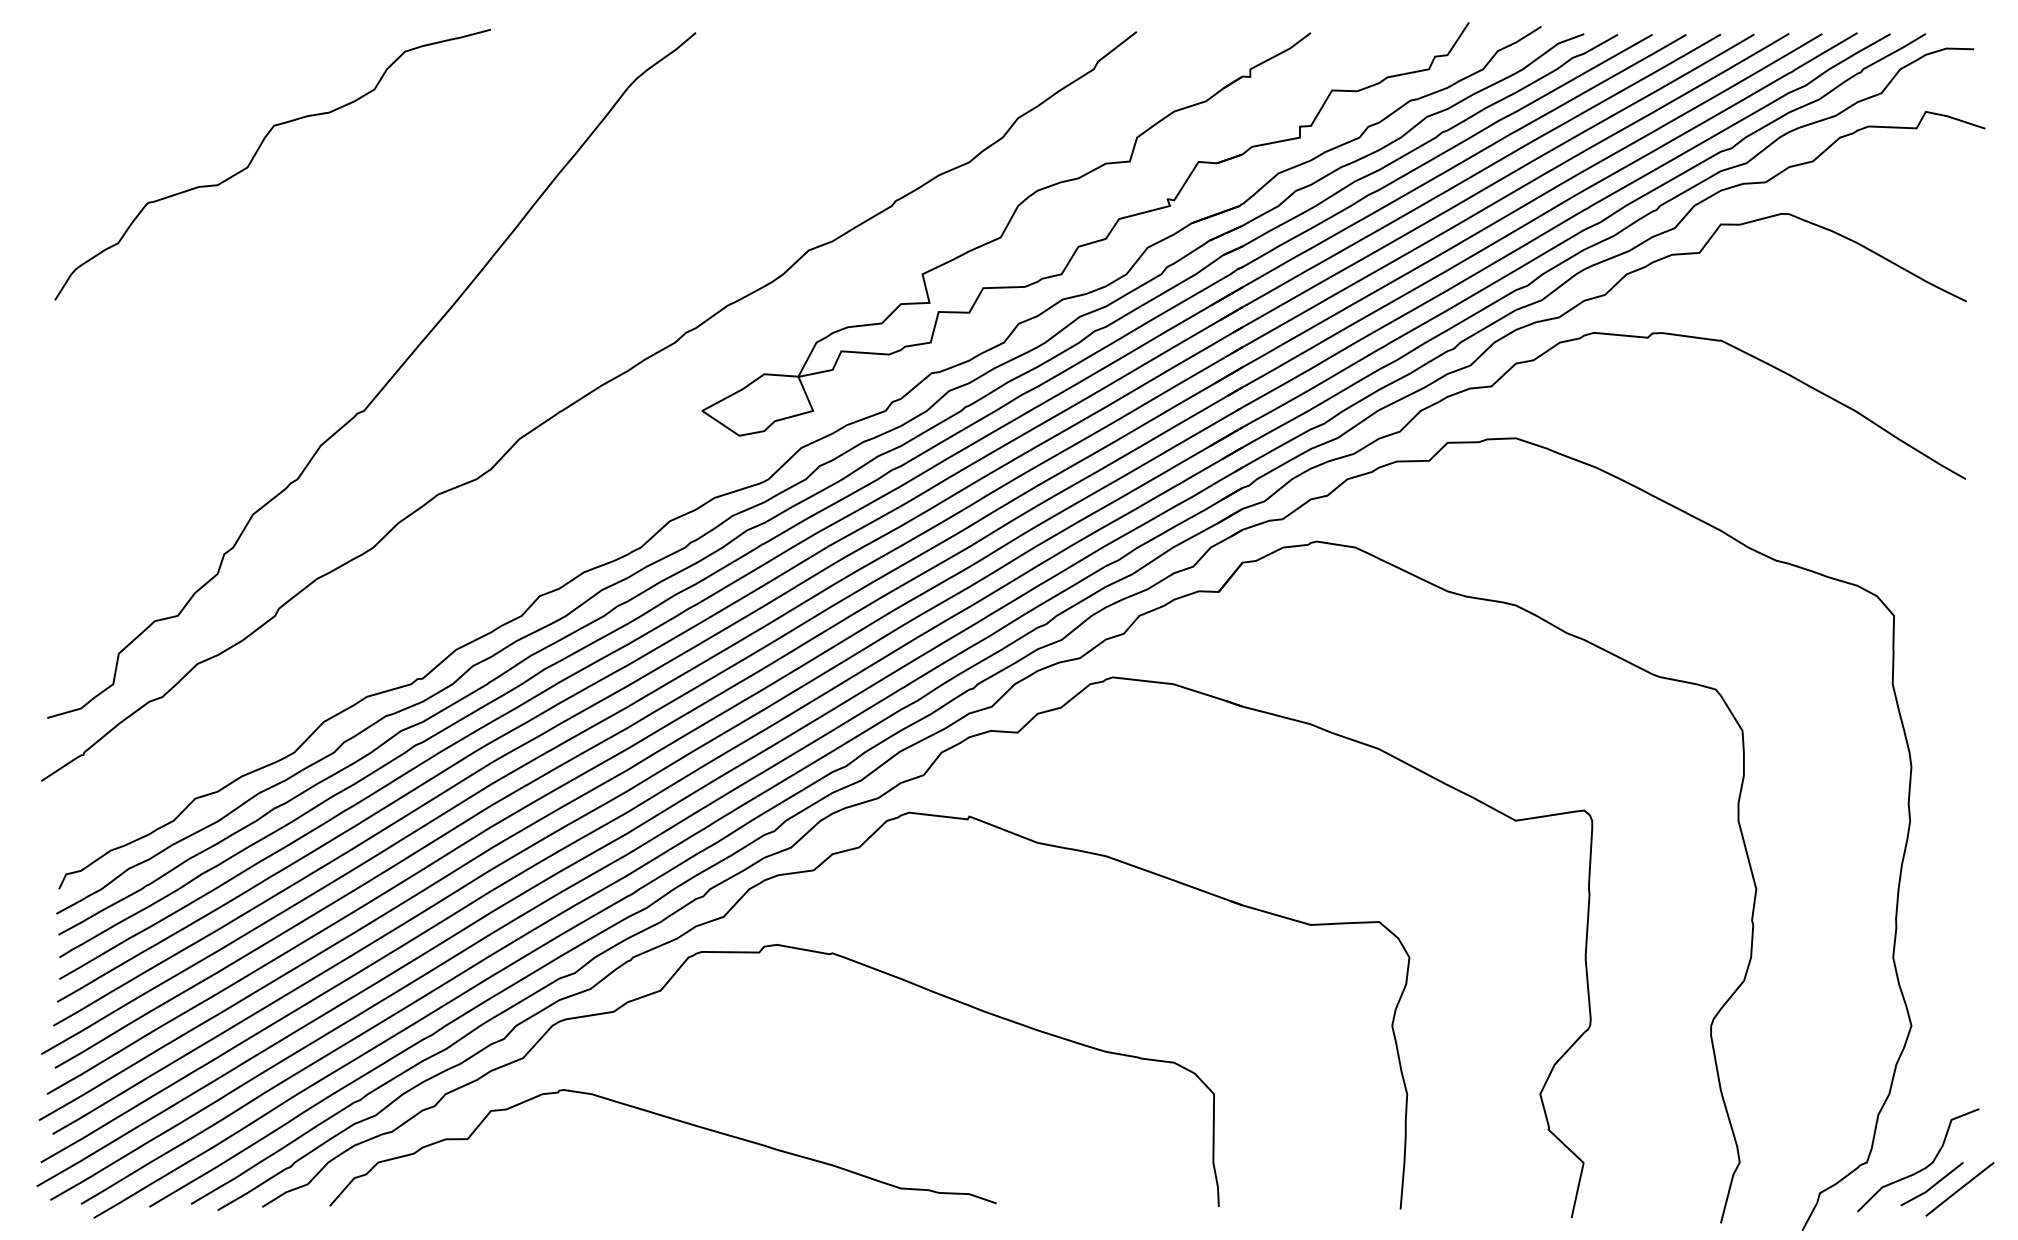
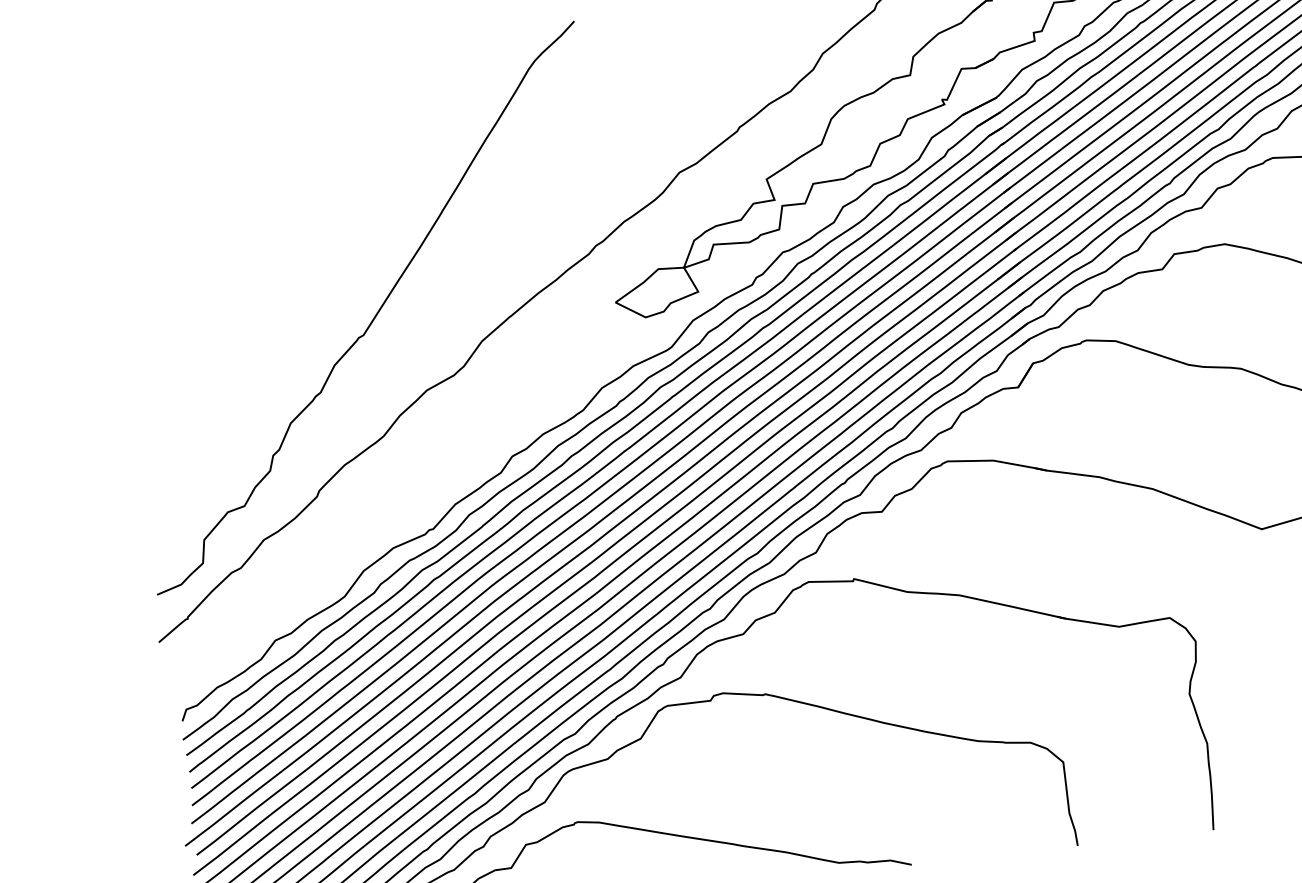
curve: (255, 156) -> (257, 156), removed

